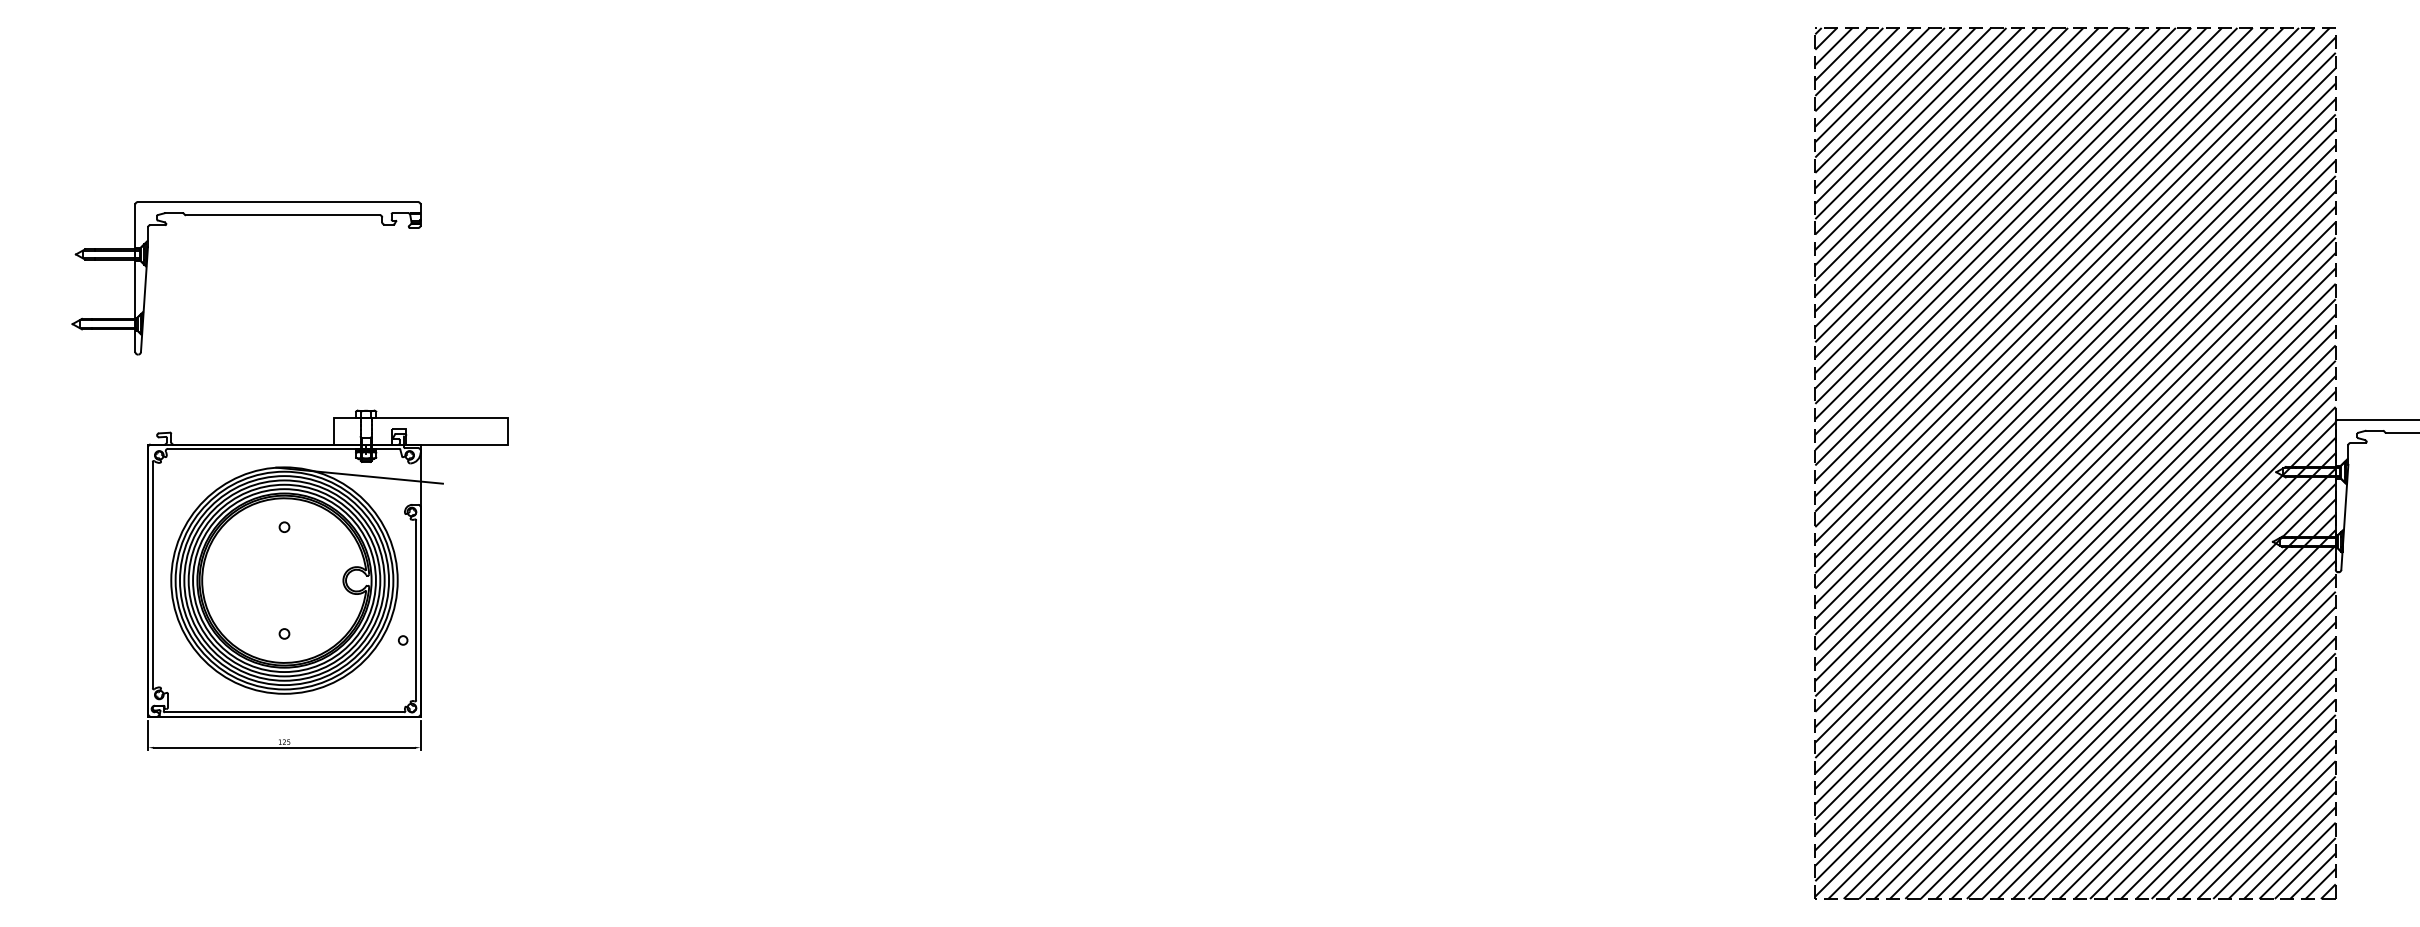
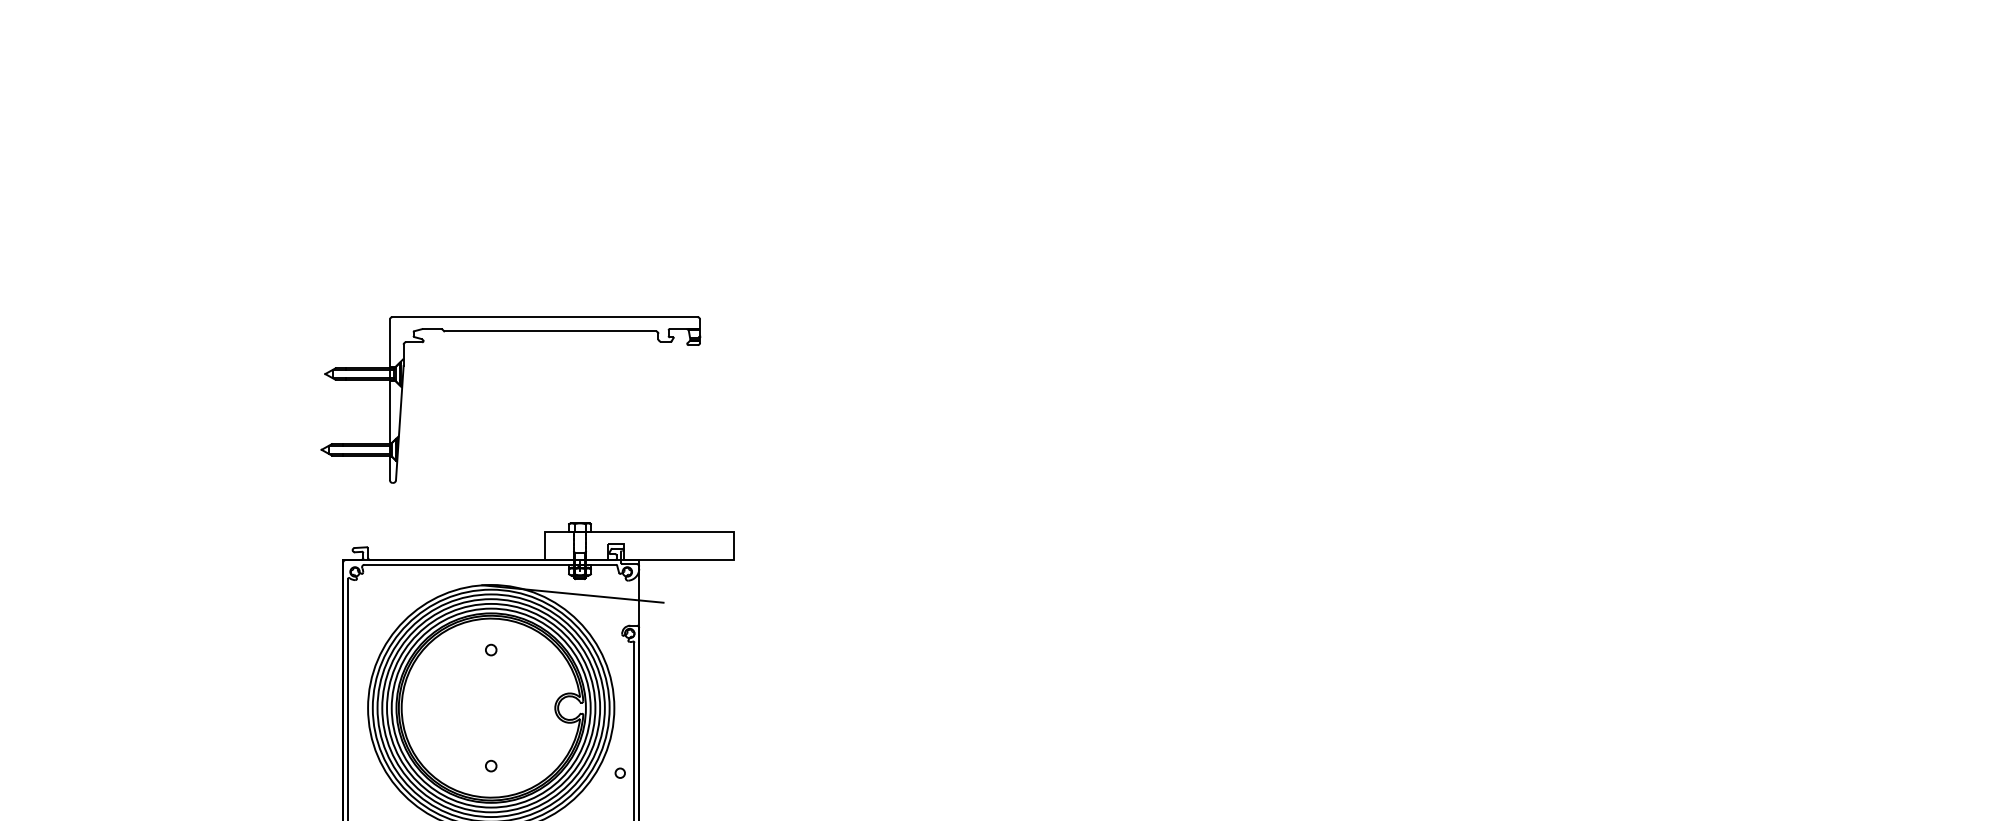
part: (246, 215) -> (510, 331), moved

